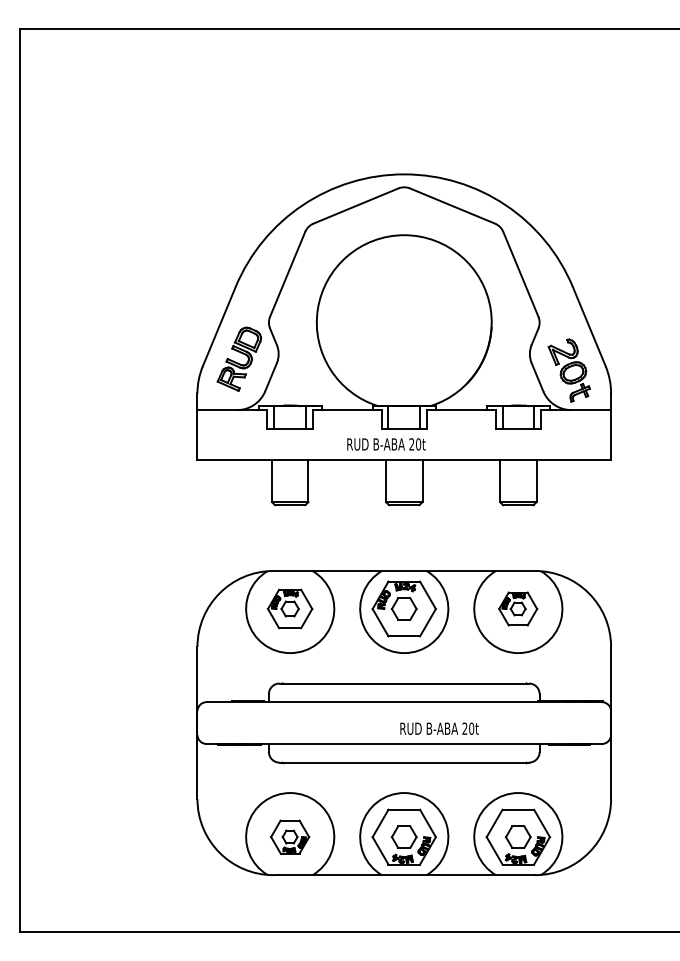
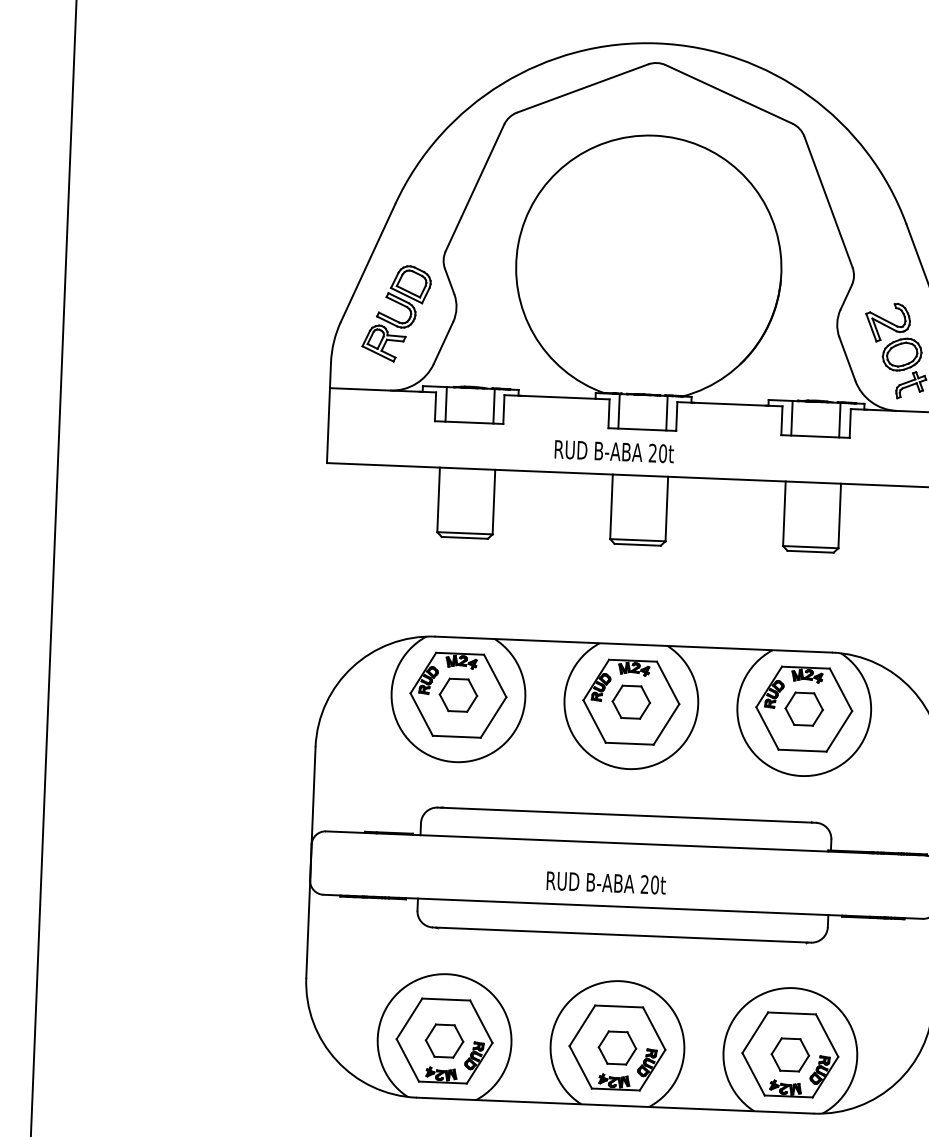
part: (289, 608) -> (457, 694), size x1.43
part: (517, 608) -> (803, 708), size x1.67
text: (439, 728) -> (606, 882), moved
part: (289, 836) -> (443, 1040), size x1.67

